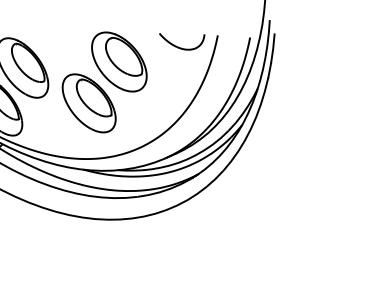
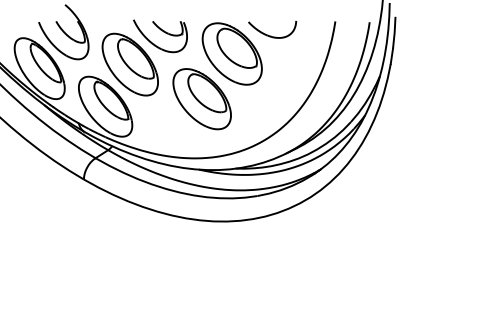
part: (52, 42) -> (160, 36), added
part: (180, 47) -> (271, 35), moved

